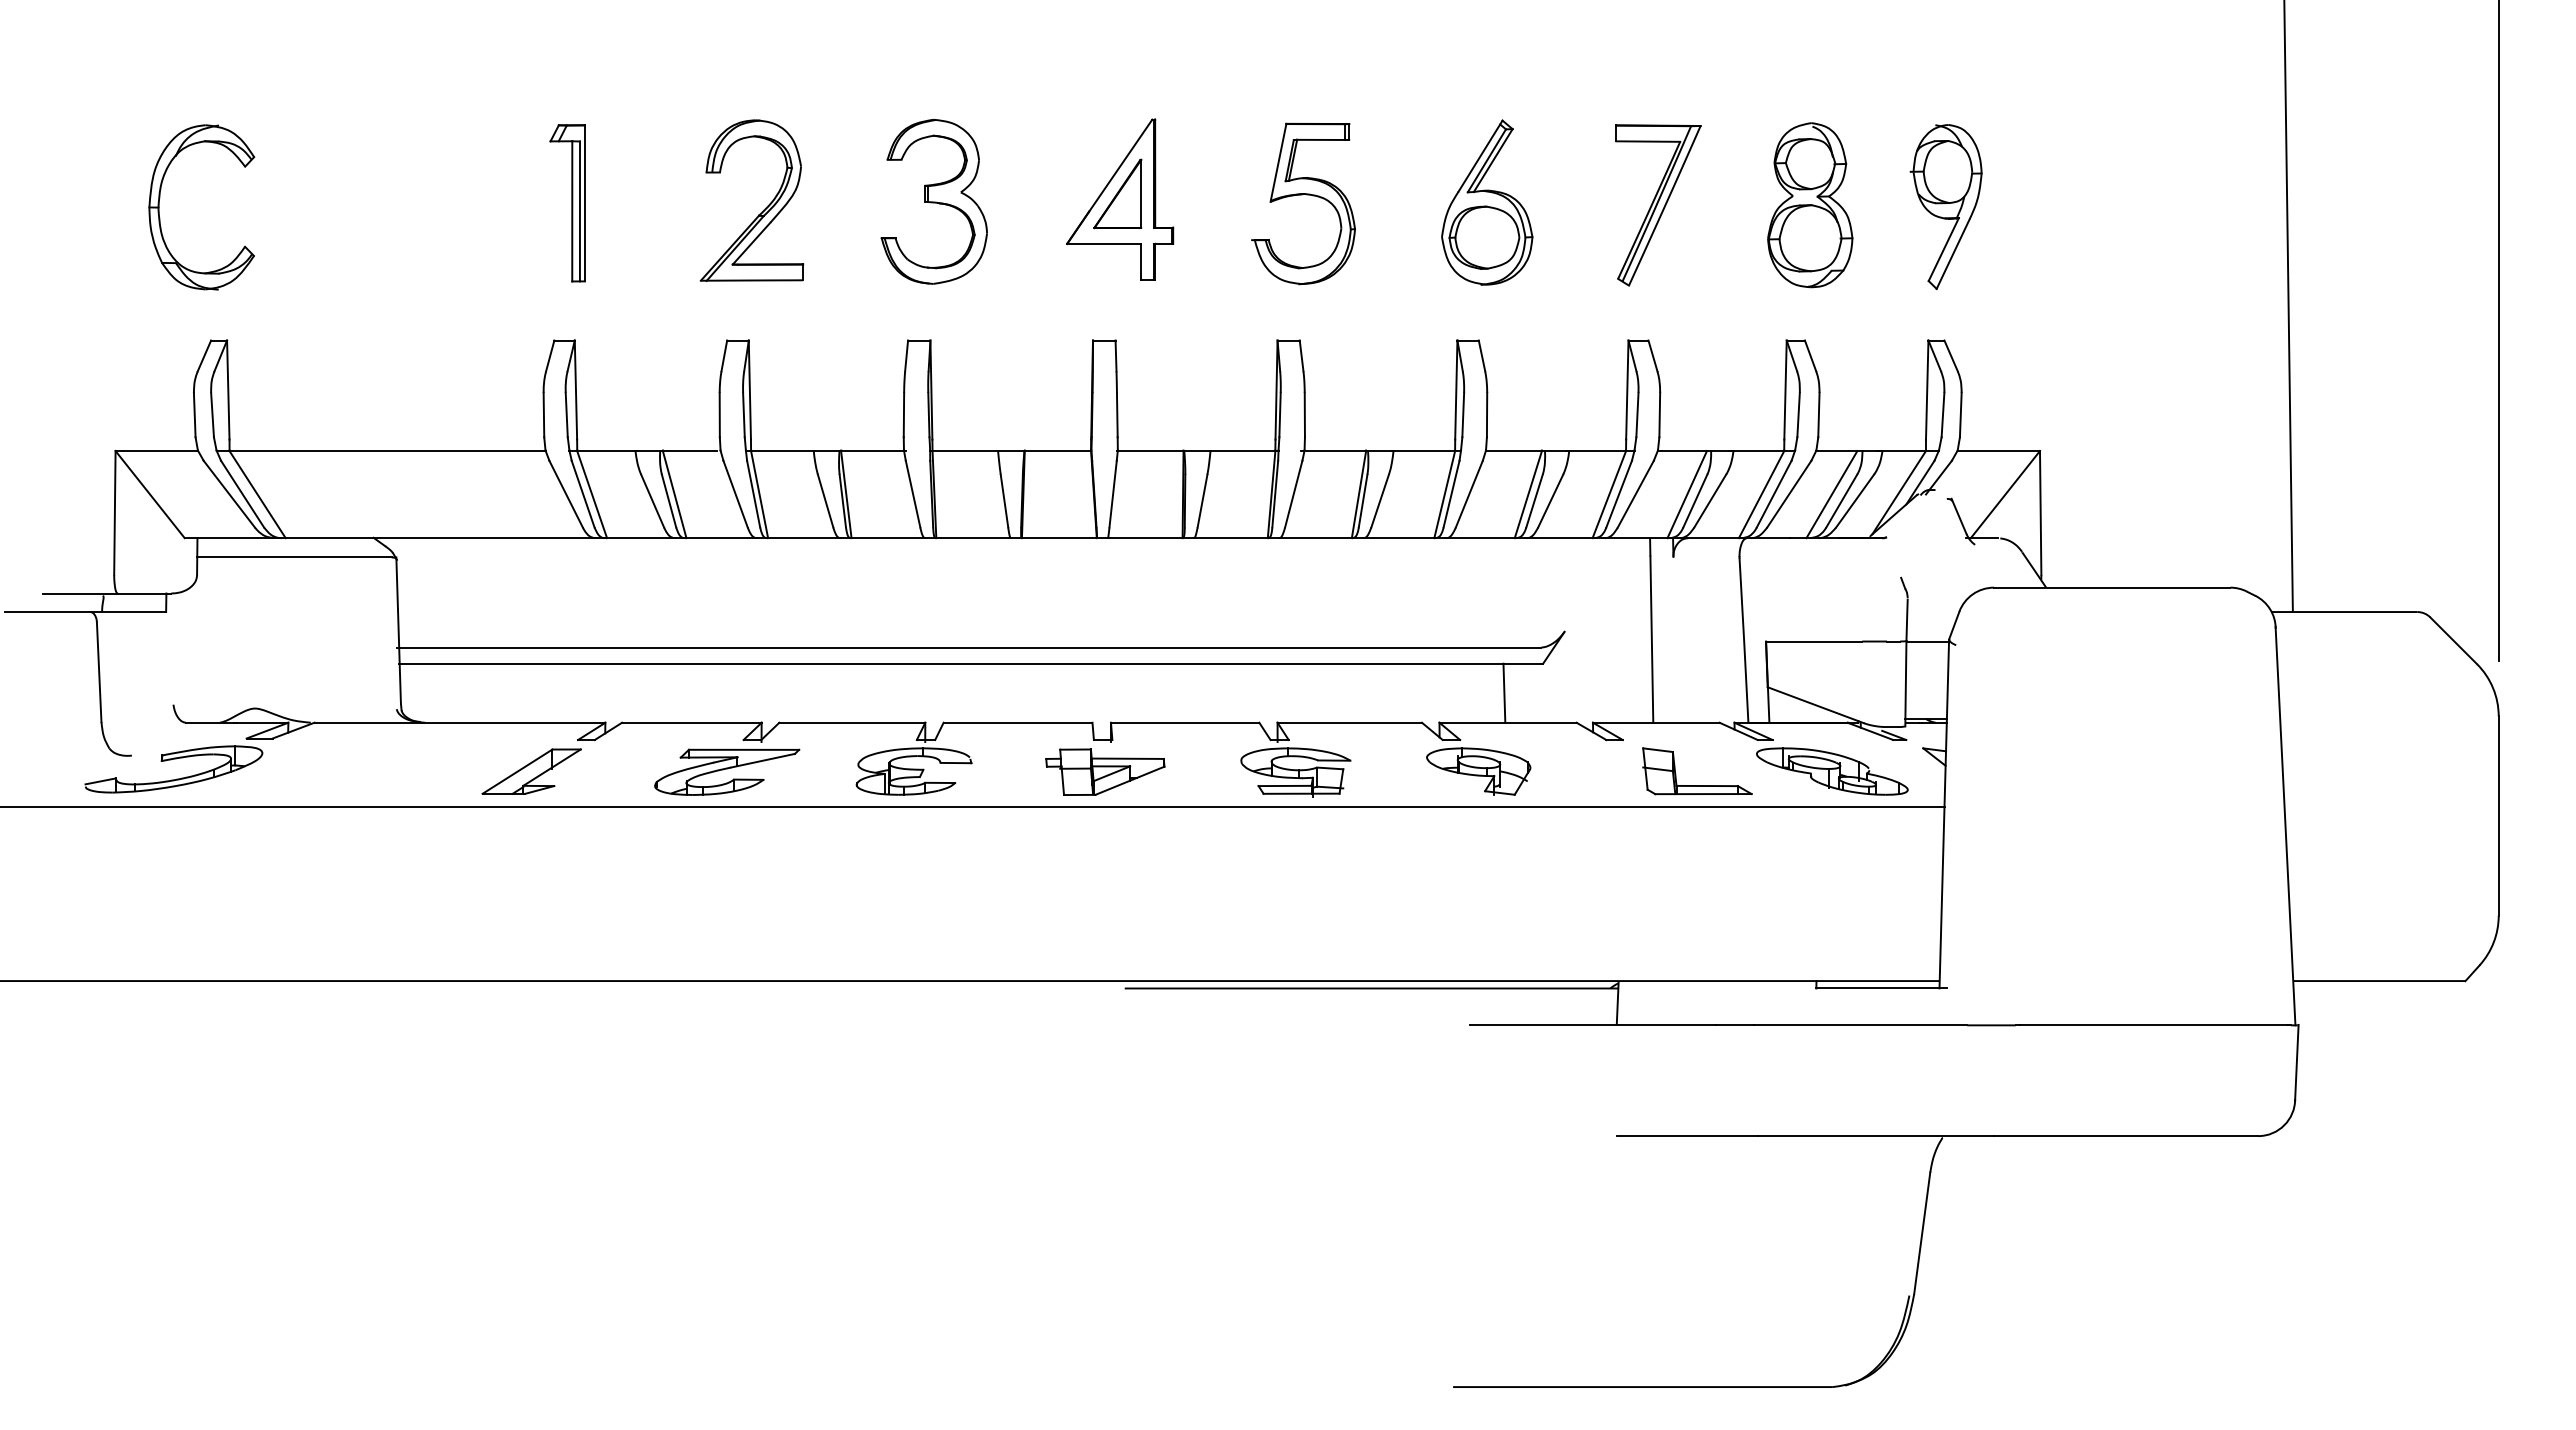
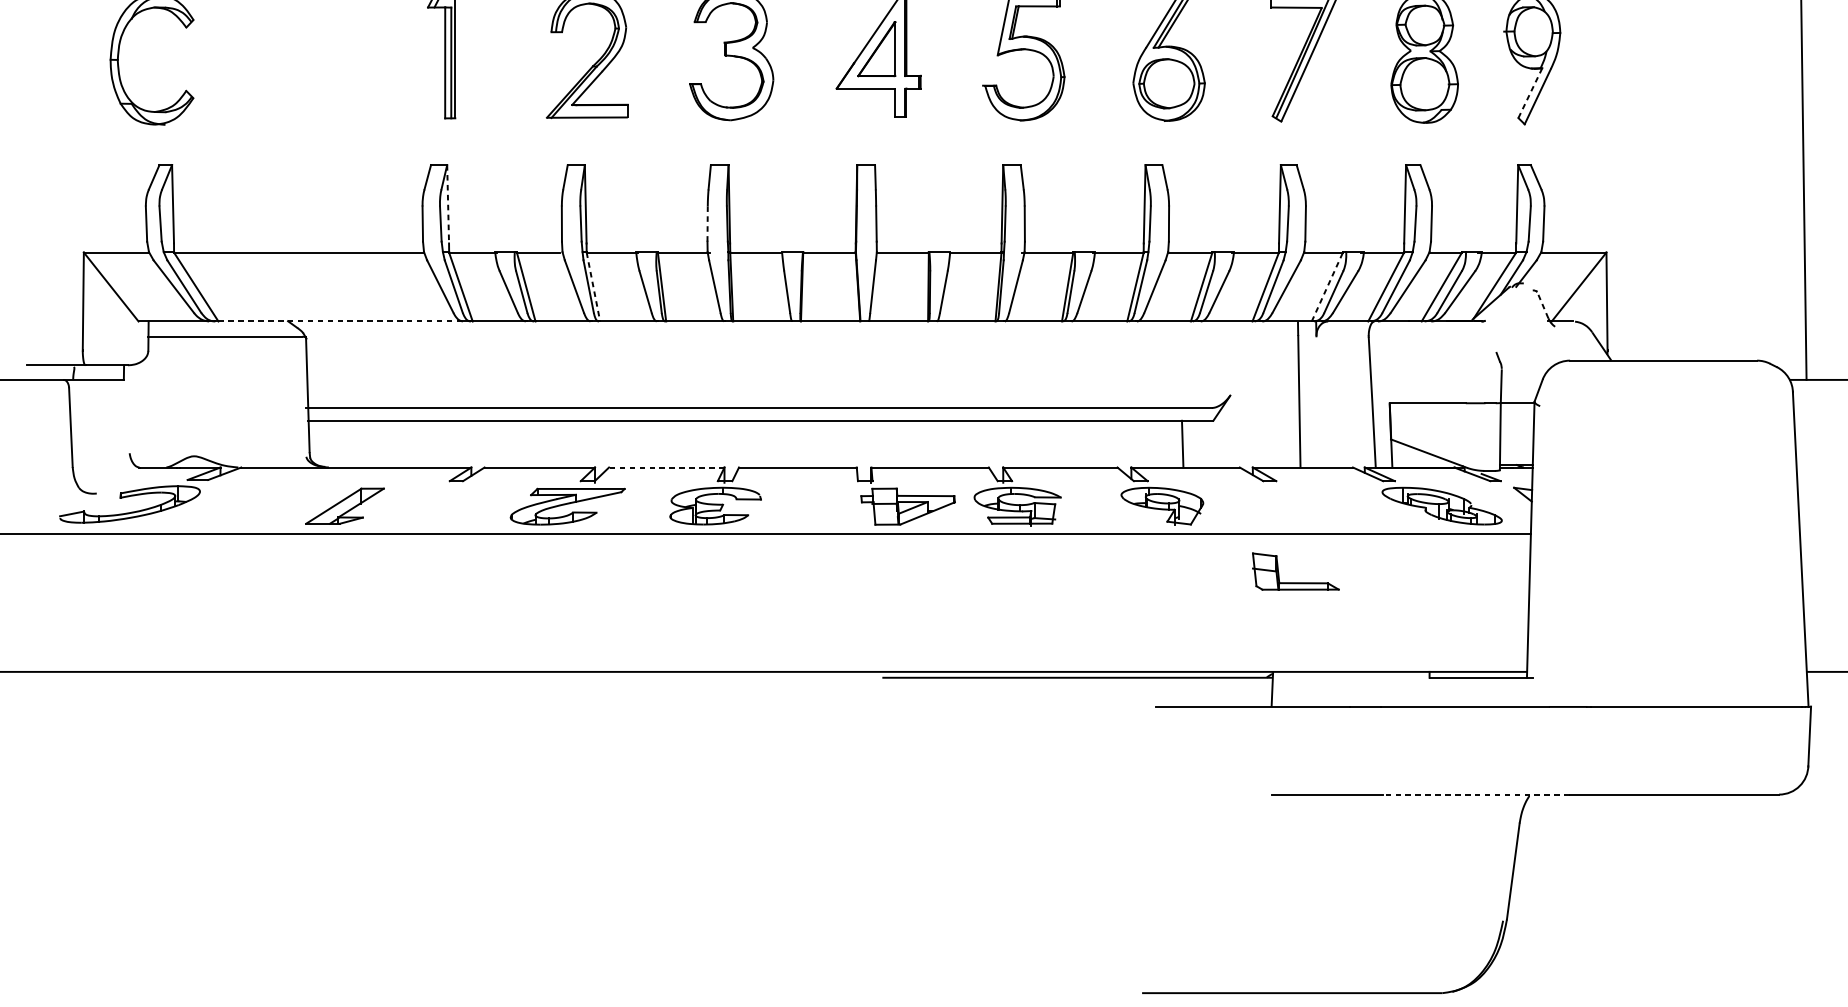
line: (1943, 249) -> (1530, 93), solid -> dashed
line: (575, 390) -> (447, 204), solid -> dashed
line: (903, 414) -> (707, 223), solid -> dashed
line: (1687, 494) -> (1327, 286), solid -> dashed
line: (759, 495) -> (593, 287), solid -> dashed
line: (1958, 515) -> (1541, 303), solid -> dashed
line: (441, 538) -> (341, 321), solid -> dashed
line: (852, 722) -> (666, 467), solid -> dashed
part: (531, 771) -> (344, 506), moved
part: (1105, 771) -> (908, 506), moved
part: (1697, 785) -> (1295, 582), moved
line: (1875, 1136) -> (1476, 794), solid -> dashed

